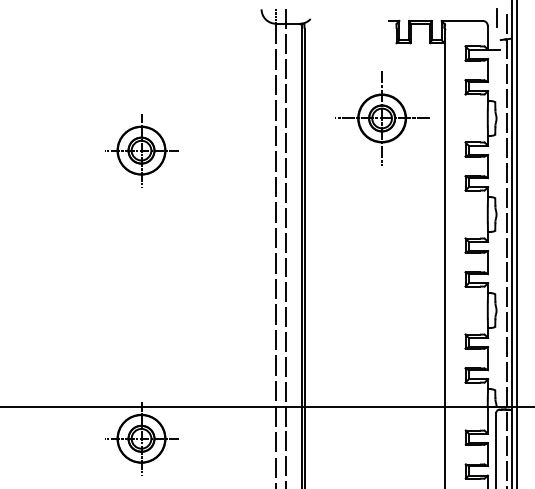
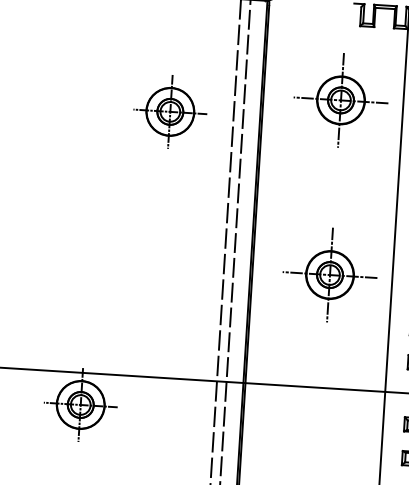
part: (141, 150) -> (170, 111), moved
part: (382, 293) -> (330, 275), added

